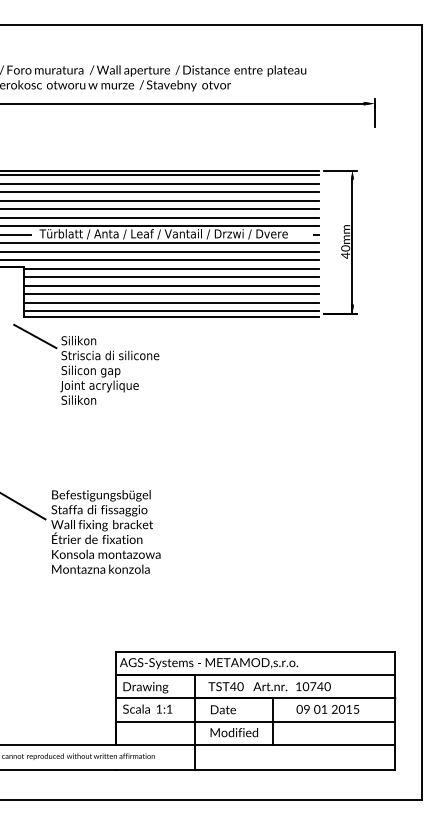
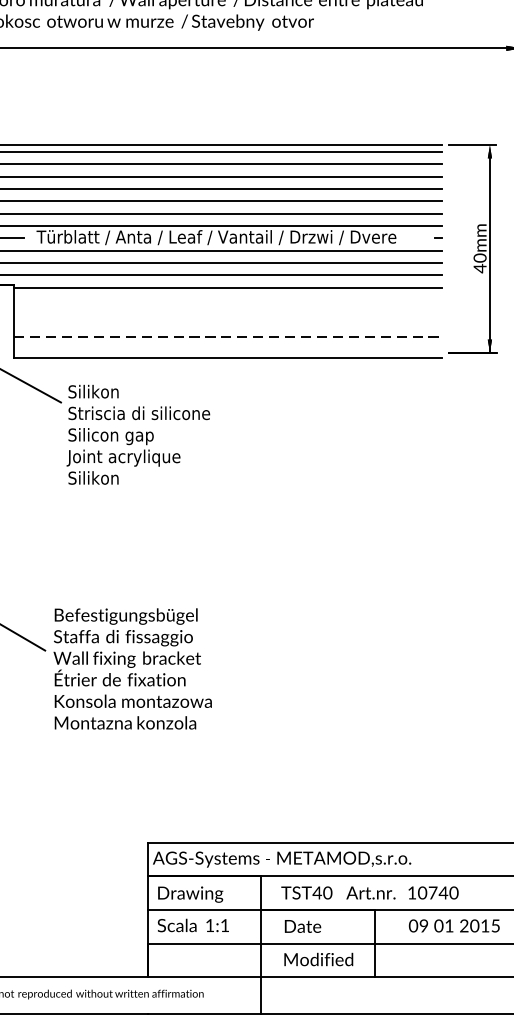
line: (171, 277) -> (227, 300), removed
line: (171, 285) -> (227, 311), removed
line: (171, 294) -> (227, 324), removed
line: (171, 302) -> (227, 336), solid -> dashed
line: (171, 311) -> (227, 349), removed

